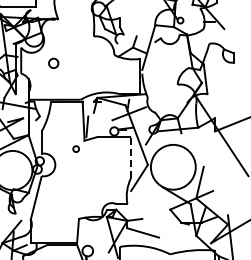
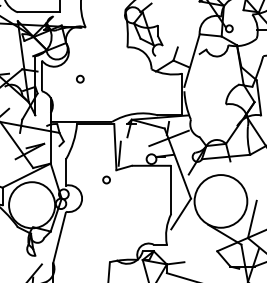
circle: (53, 63) -> (79, 79), size x0.62
line: (131, 157) -> (171, 189), dashed -> solid

